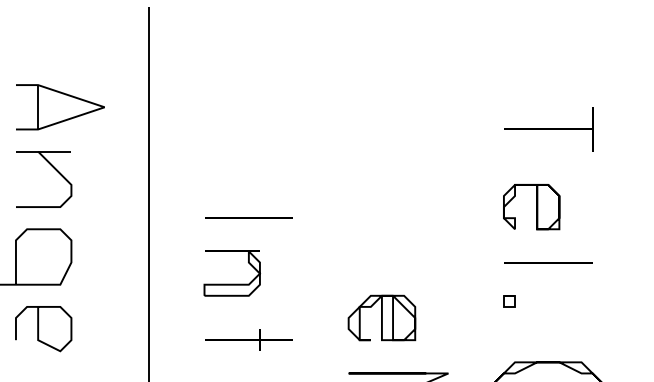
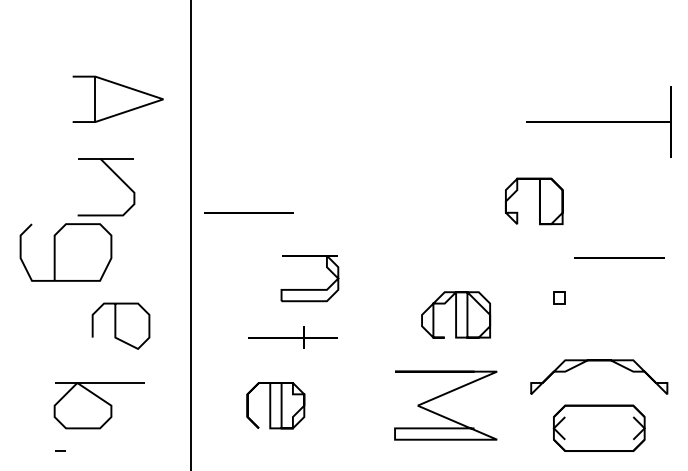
part: (59, 106) -> (117, 98), moved
part: (548, 128) -> (599, 121), size x1.6
part: (53, 169) -> (116, 176), moved
part: (531, 207) -> (534, 201), moved
line: (248, 217) -> (248, 212), moved
line: (548, 261) -> (619, 257), moved
part: (231, 284) -> (309, 289), moved
curve: (382, 317) -> (456, 314), moved
curve: (39, 328) -> (116, 325), moved

